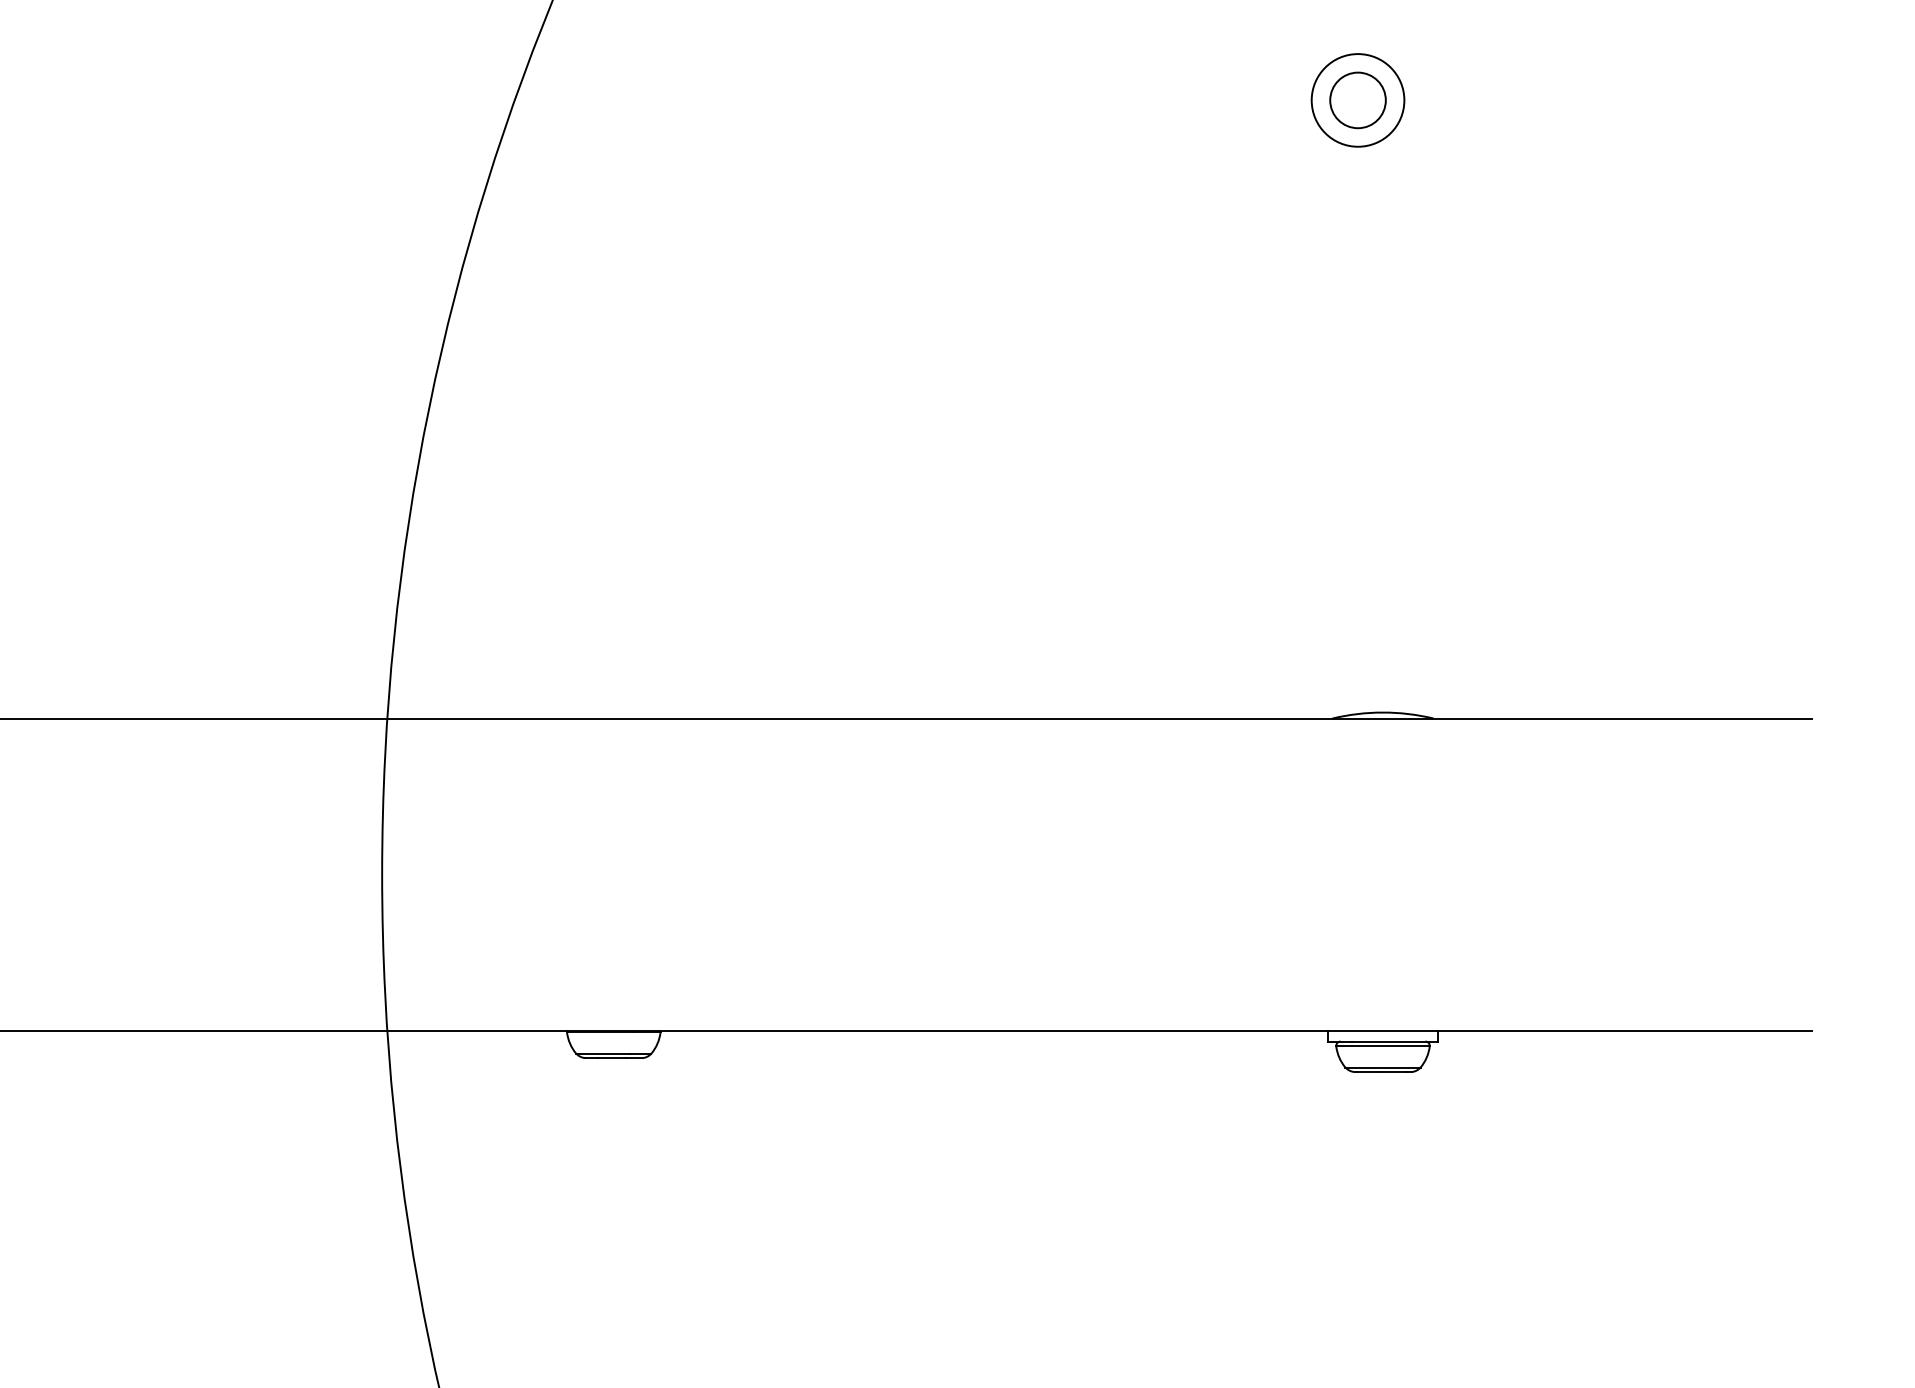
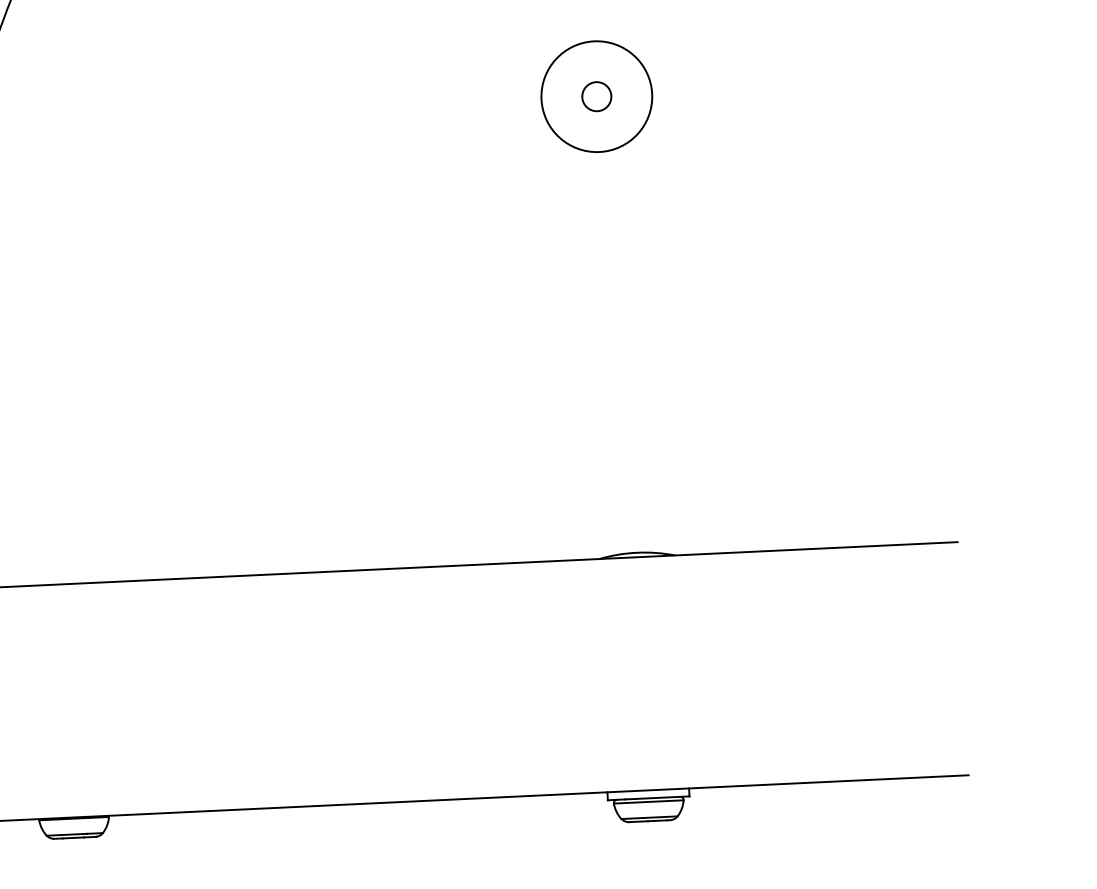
circle: (1357, 100) -> (596, 96), size x0.7
circle: (1357, 100) -> (596, 96), size x1.6

